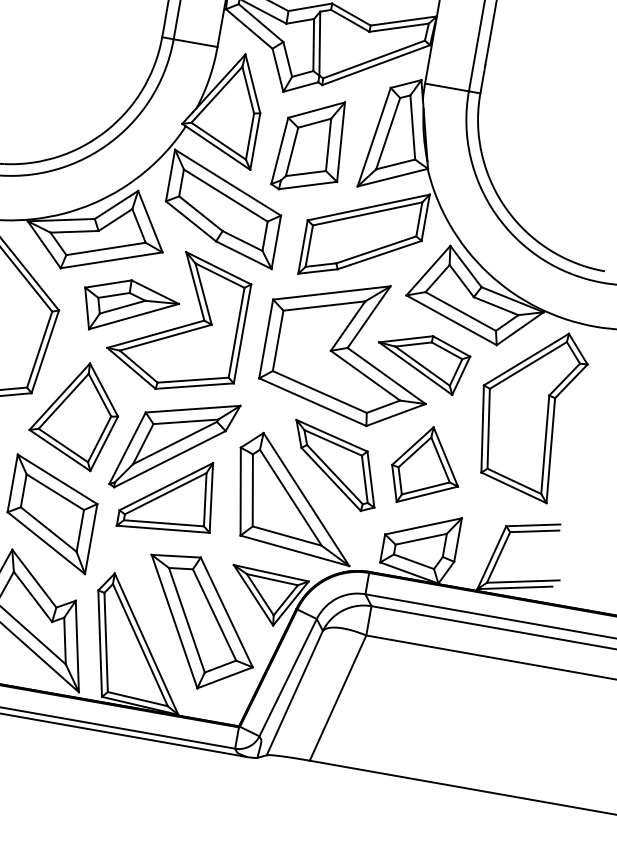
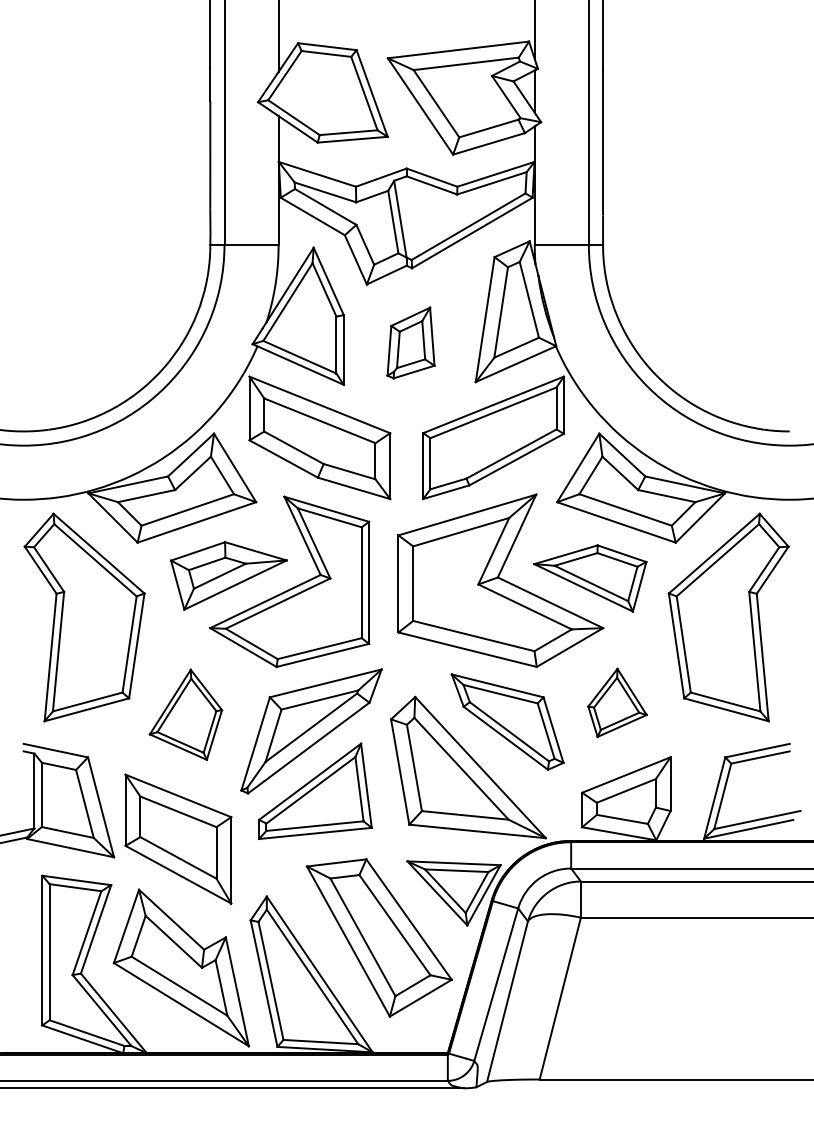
part: (310, 145) -> (410, 342), size x0.6
part: (74, 414) -> (185, 714), size x0.7
part: (426, 466) -> (617, 702), size x0.7

